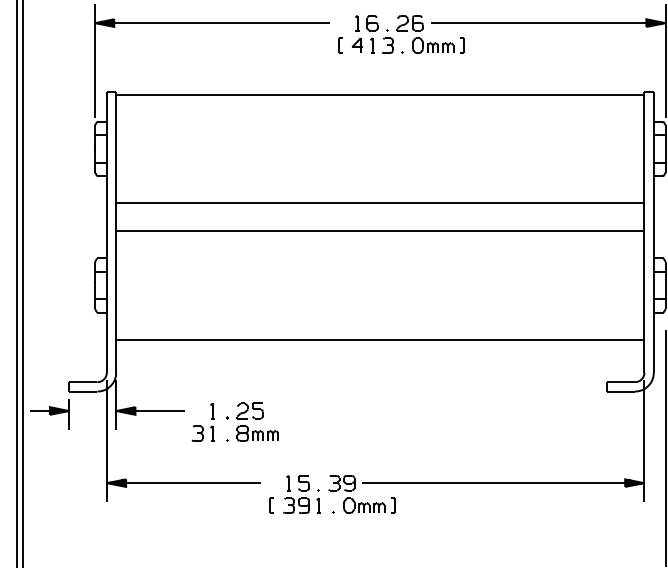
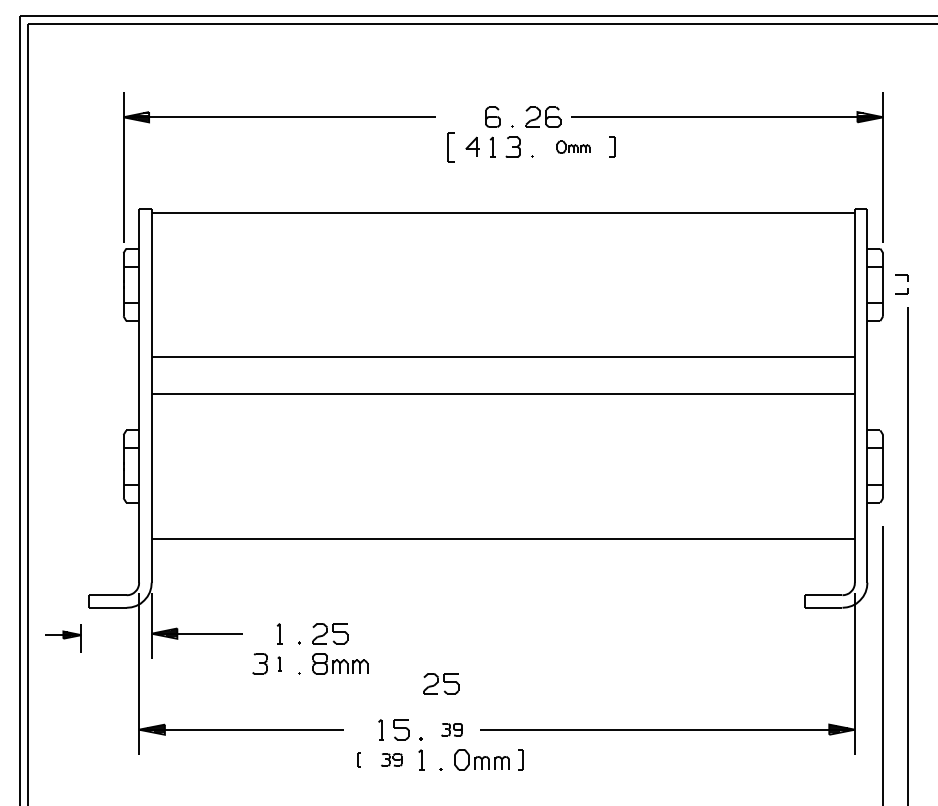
part: (357, 22) -> (472, 116), removed
part: (340, 45) -> (450, 146), size x1.4
part: (433, 45) -> (573, 146), size x0.6
part: (49, 414) -> (63, 638), size x0.7
part: (212, 433) -> (279, 663), size x0.7
part: (333, 448) -> (441, 683), added
part: (341, 482) -> (451, 729), size x0.6
part: (271, 505) -> (358, 759), size x0.7
part: (296, 505) -> (391, 759), size x0.6

